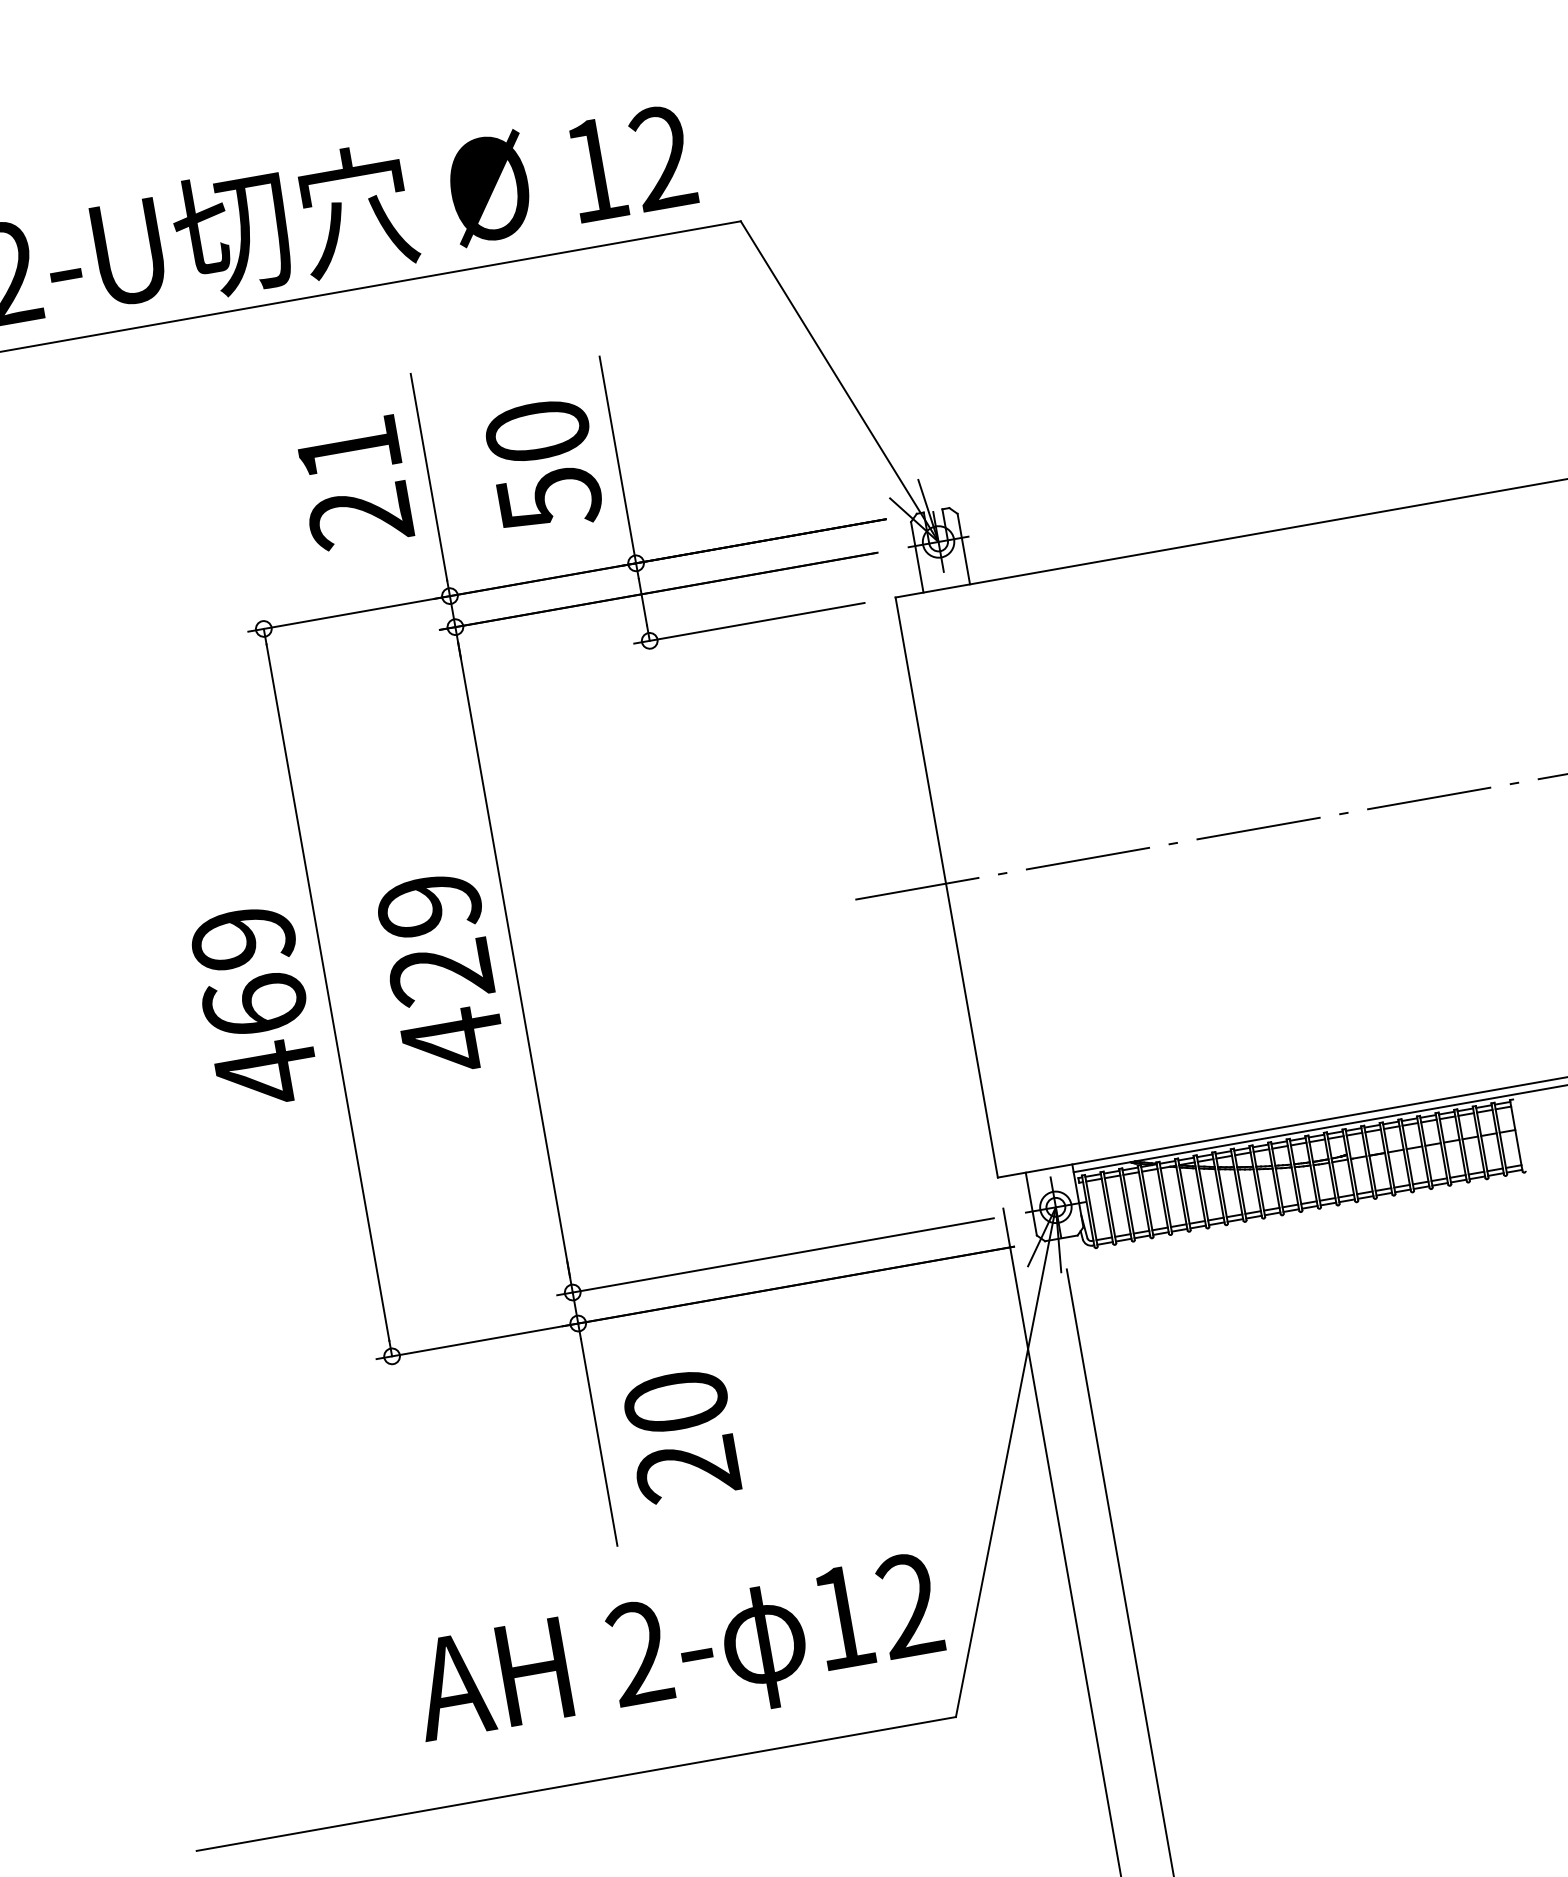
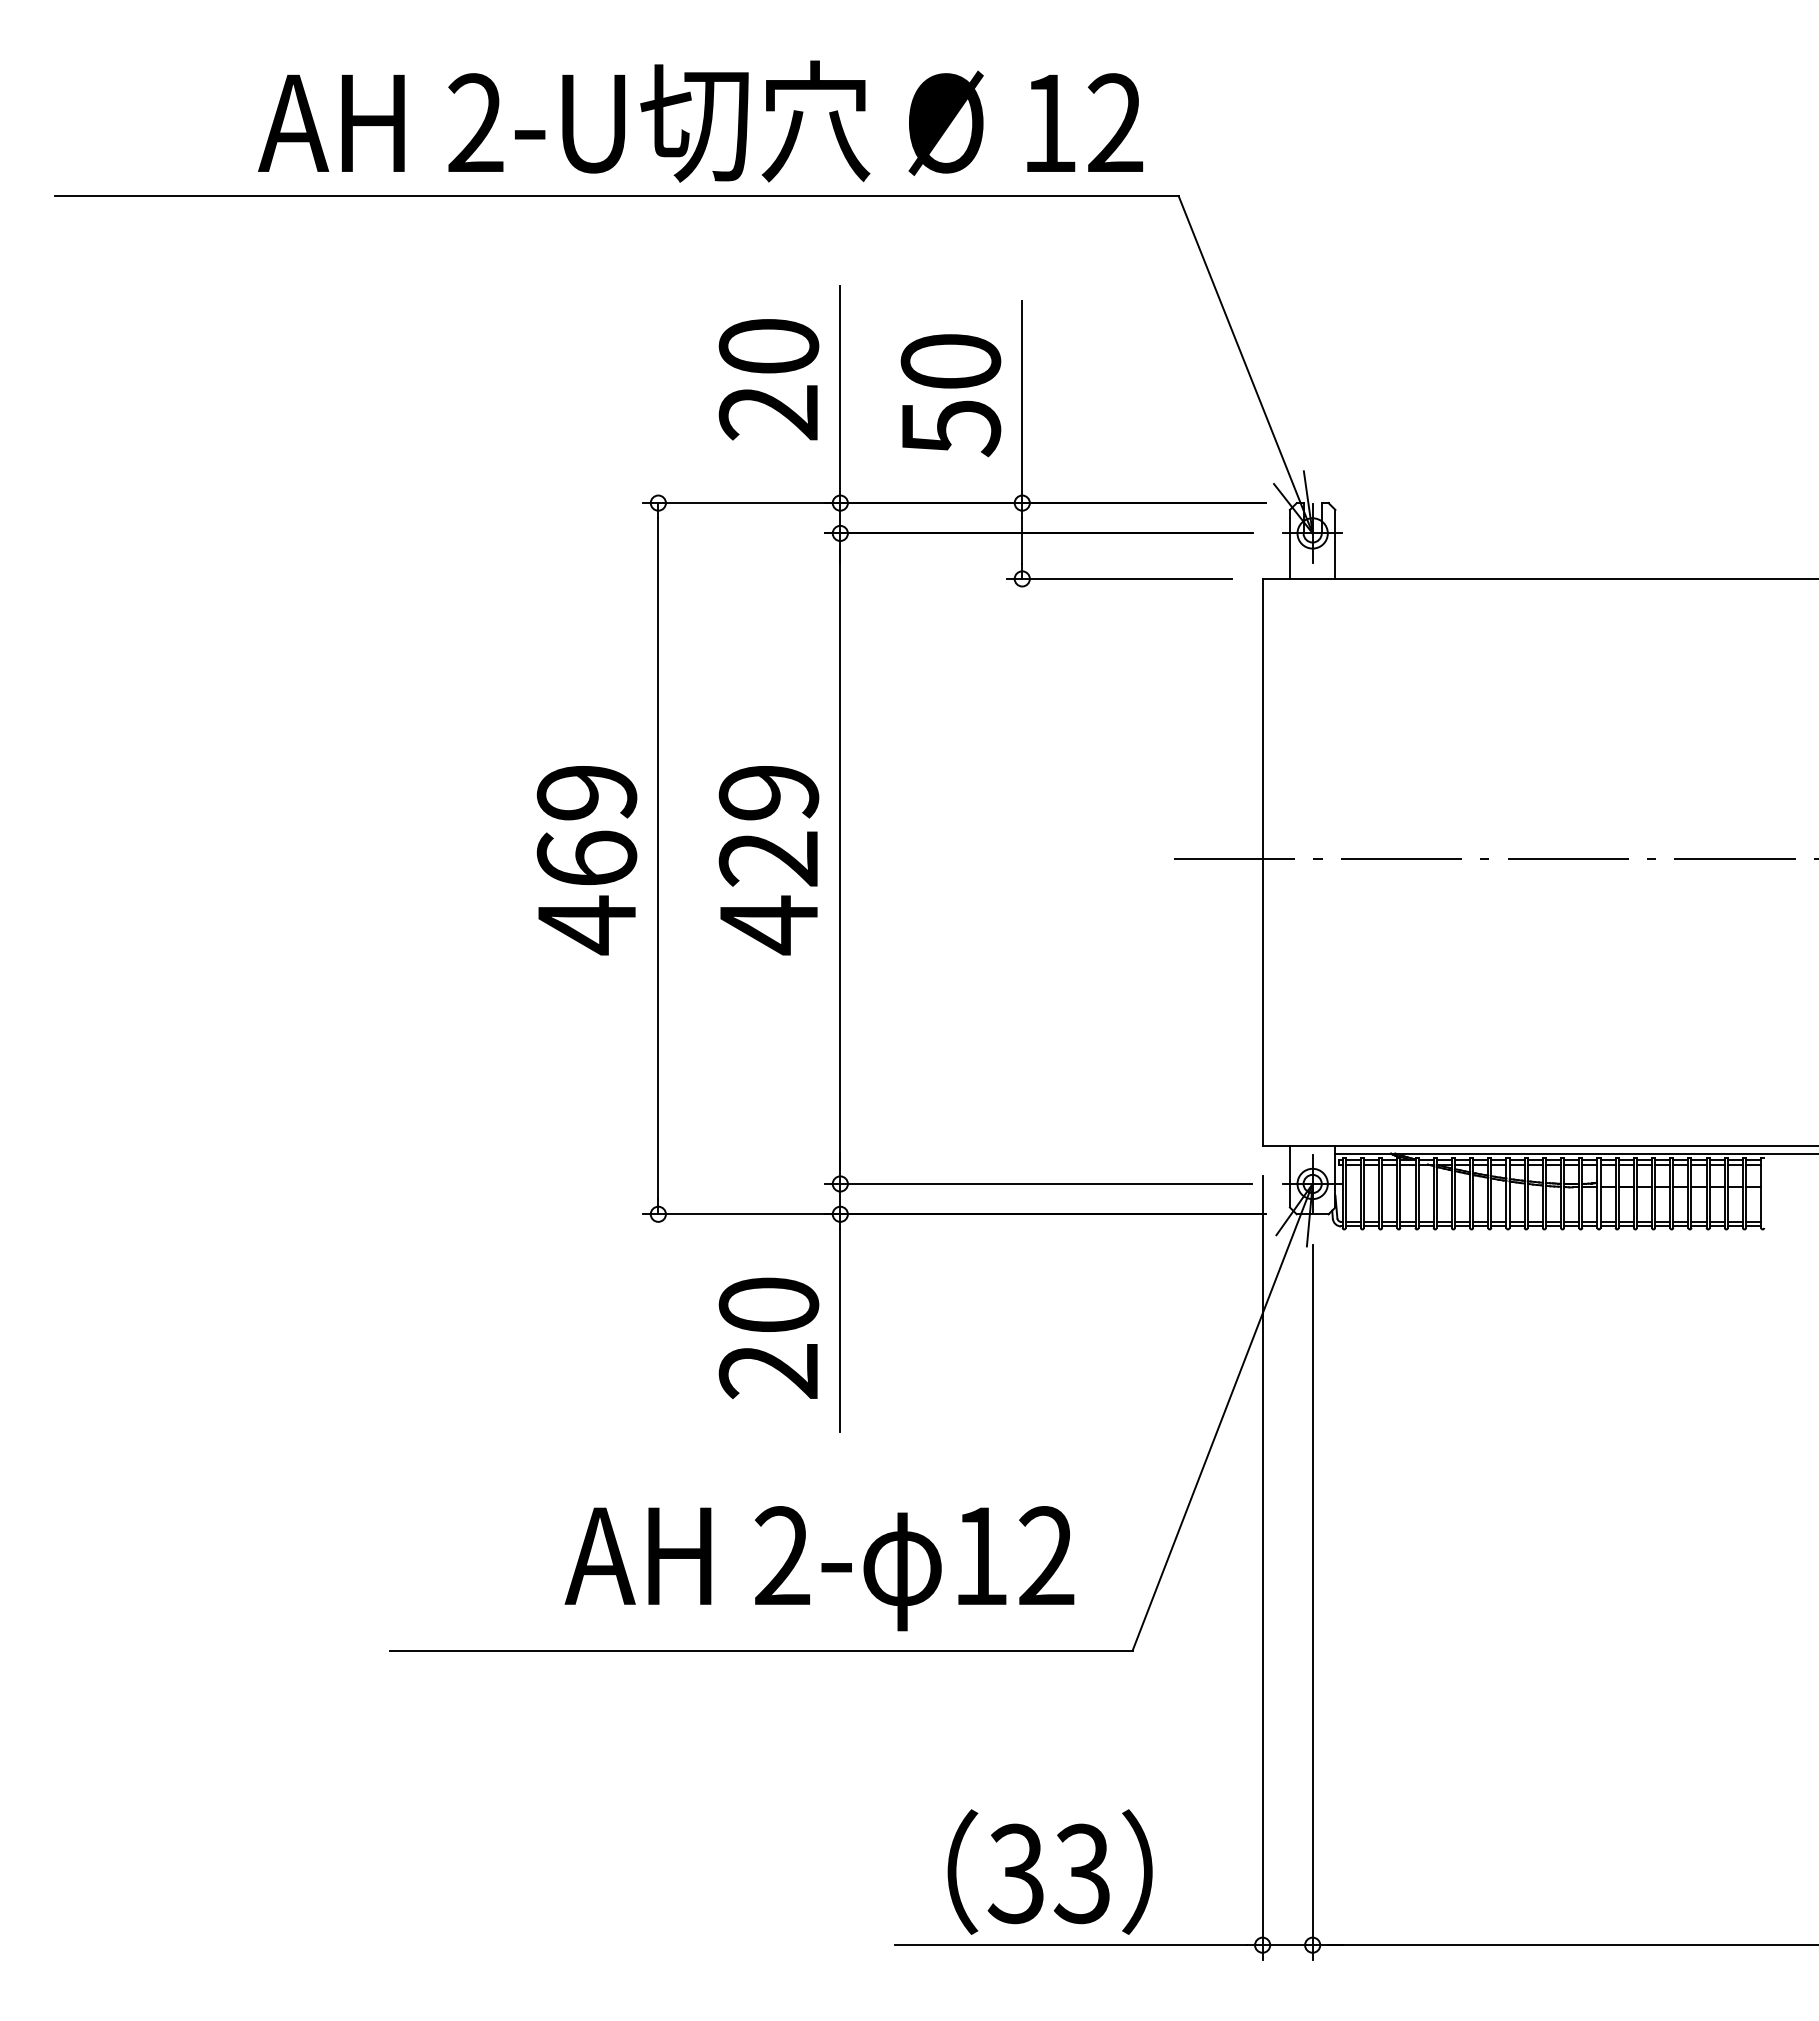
text: (348, 448) -> (768, 346), 21 -> 20
text: (681, 1435) -> (768, 1337), moved
text: (679, 1659) -> (819, 1568), moved

